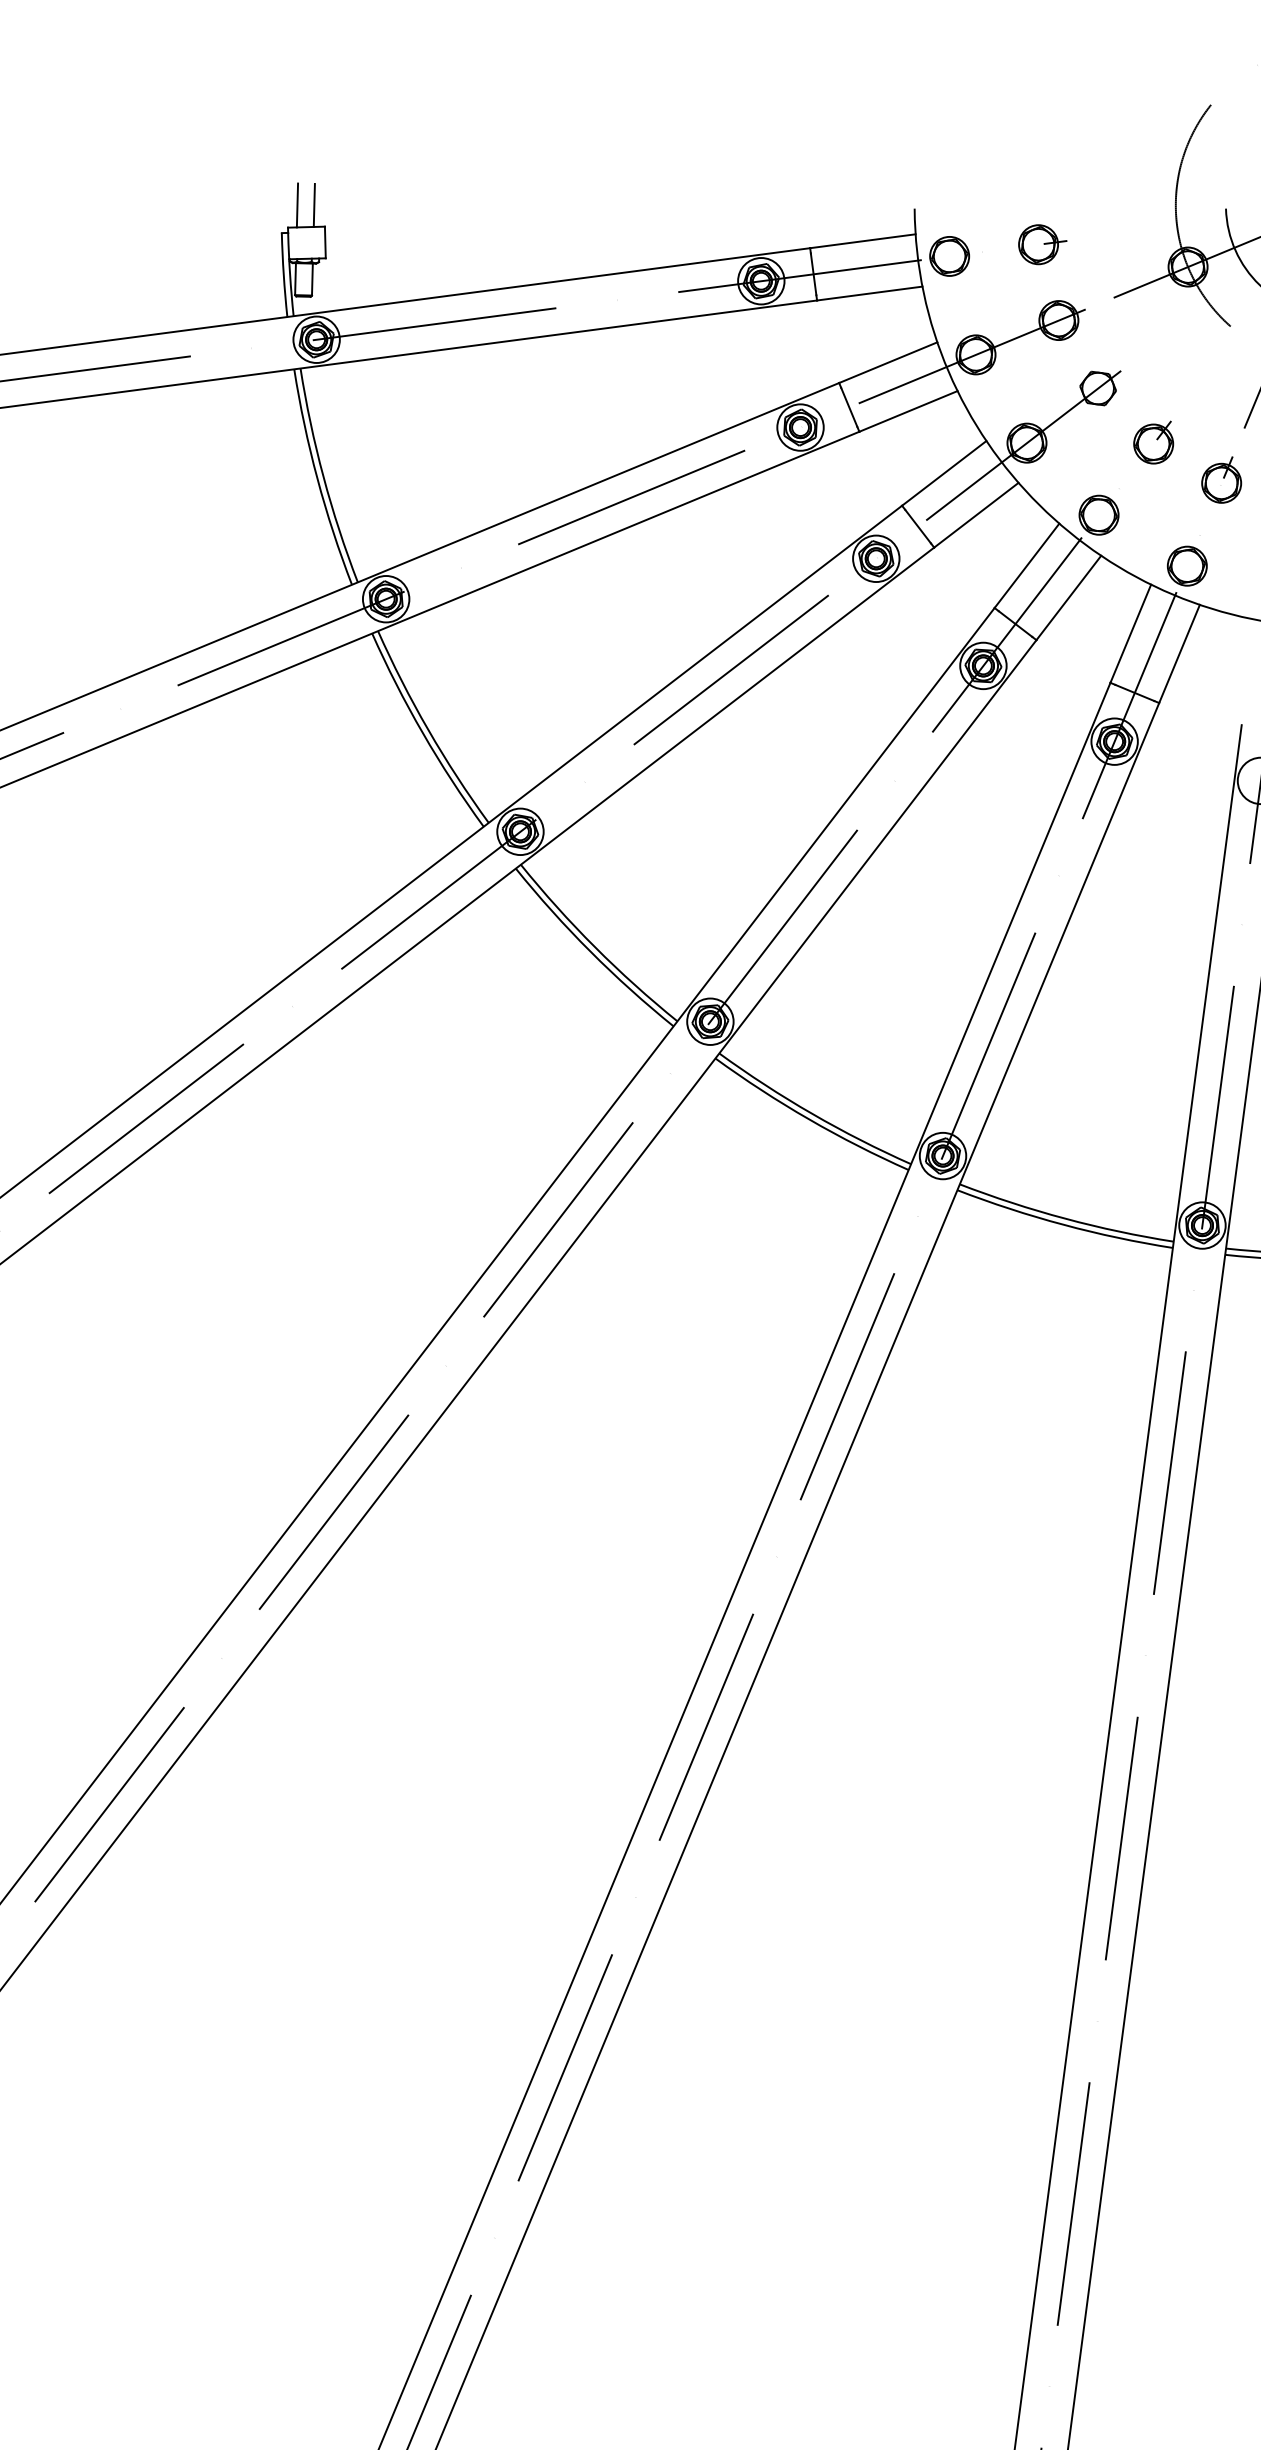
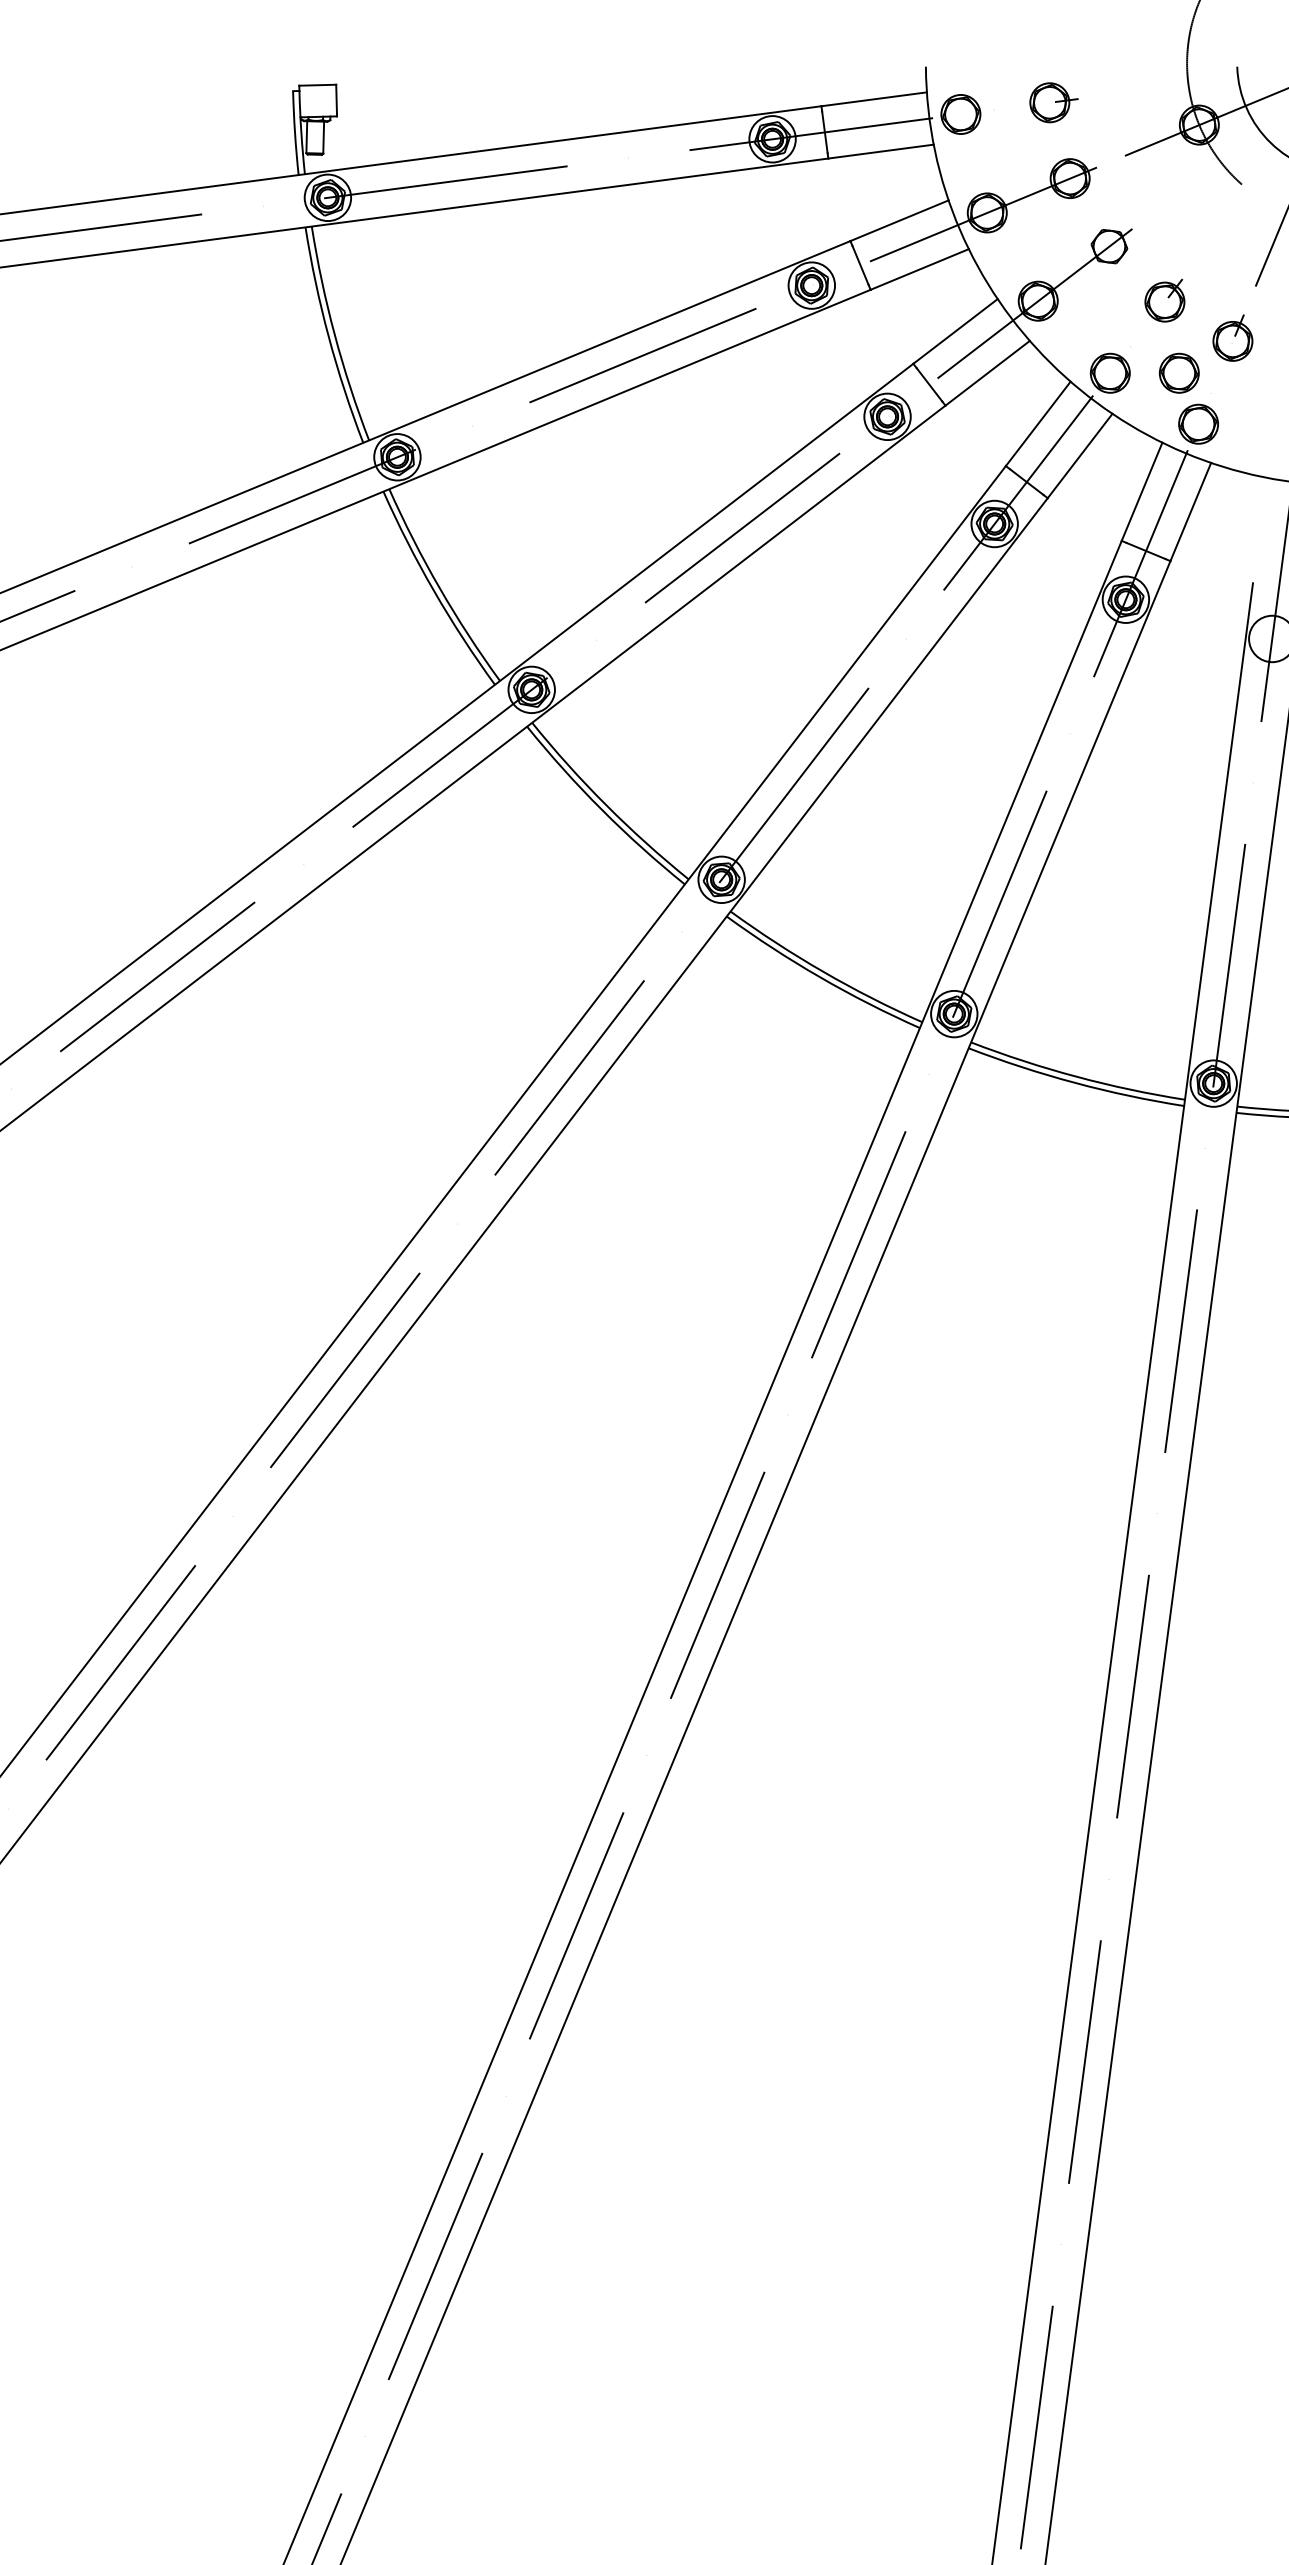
line: (297, 205) -> (308, 63), removed
line: (314, 205) -> (325, 63), removed
part: (1167, 514) -> (1178, 372), added

